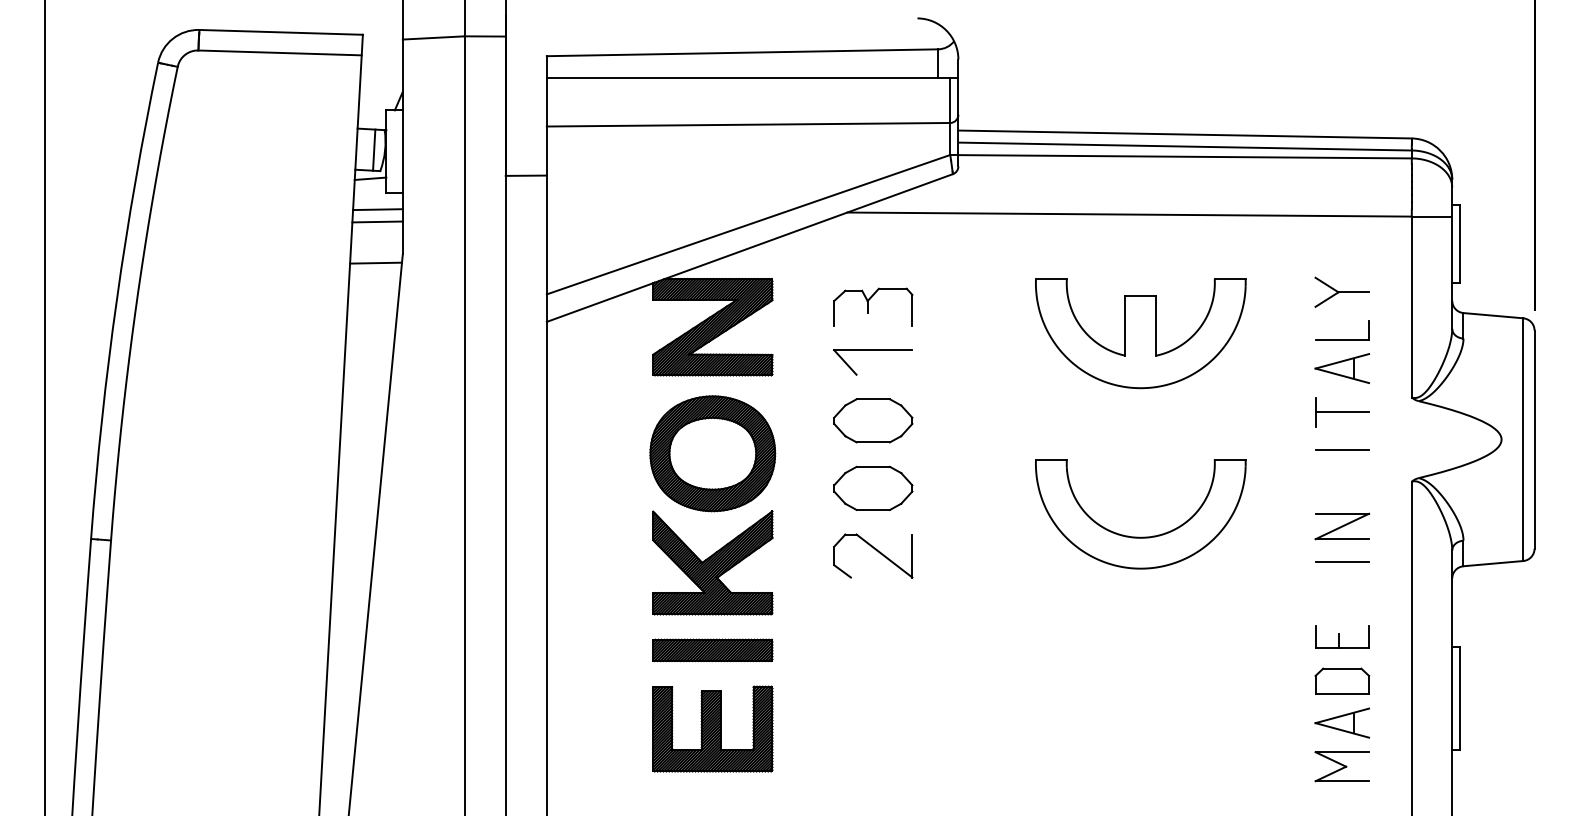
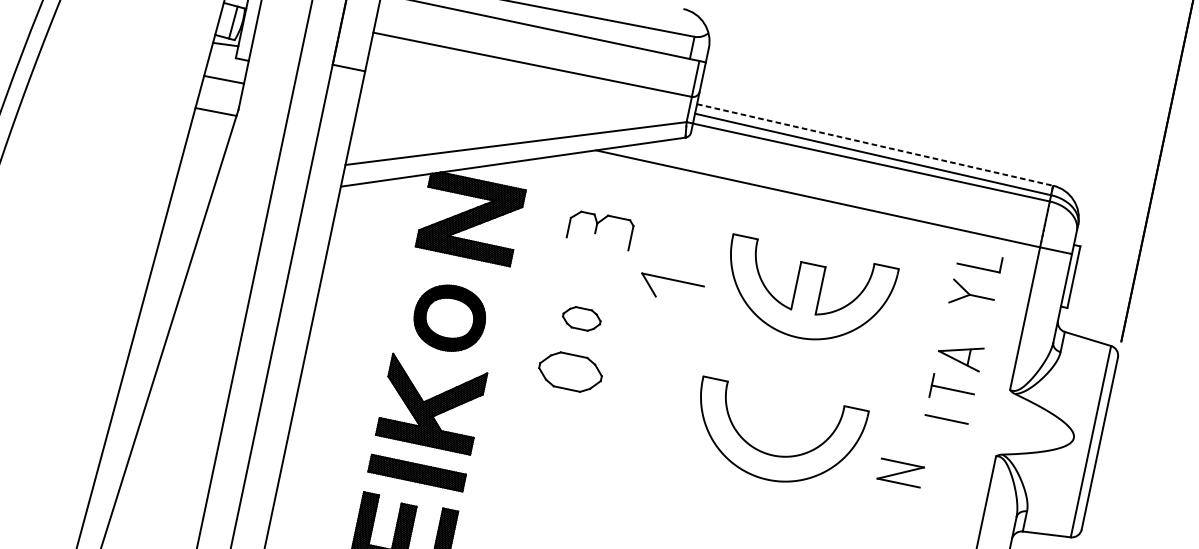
line: (1185, 134) -> (875, 145), solid -> dashed
line: (377, 209) -> (226, 69), removed
part: (1342, 339) -> (978, 268), moved
part: (872, 350) -> (672, 280), moved
part: (873, 420) -> (581, 318), size x0.6
part: (712, 453) -> (449, 317), size x0.7
part: (1341, 526) -> (900, 472), moved
part: (873, 555) -> (559, 425), removed
line: (1342, 562) -> (928, 508), removed

